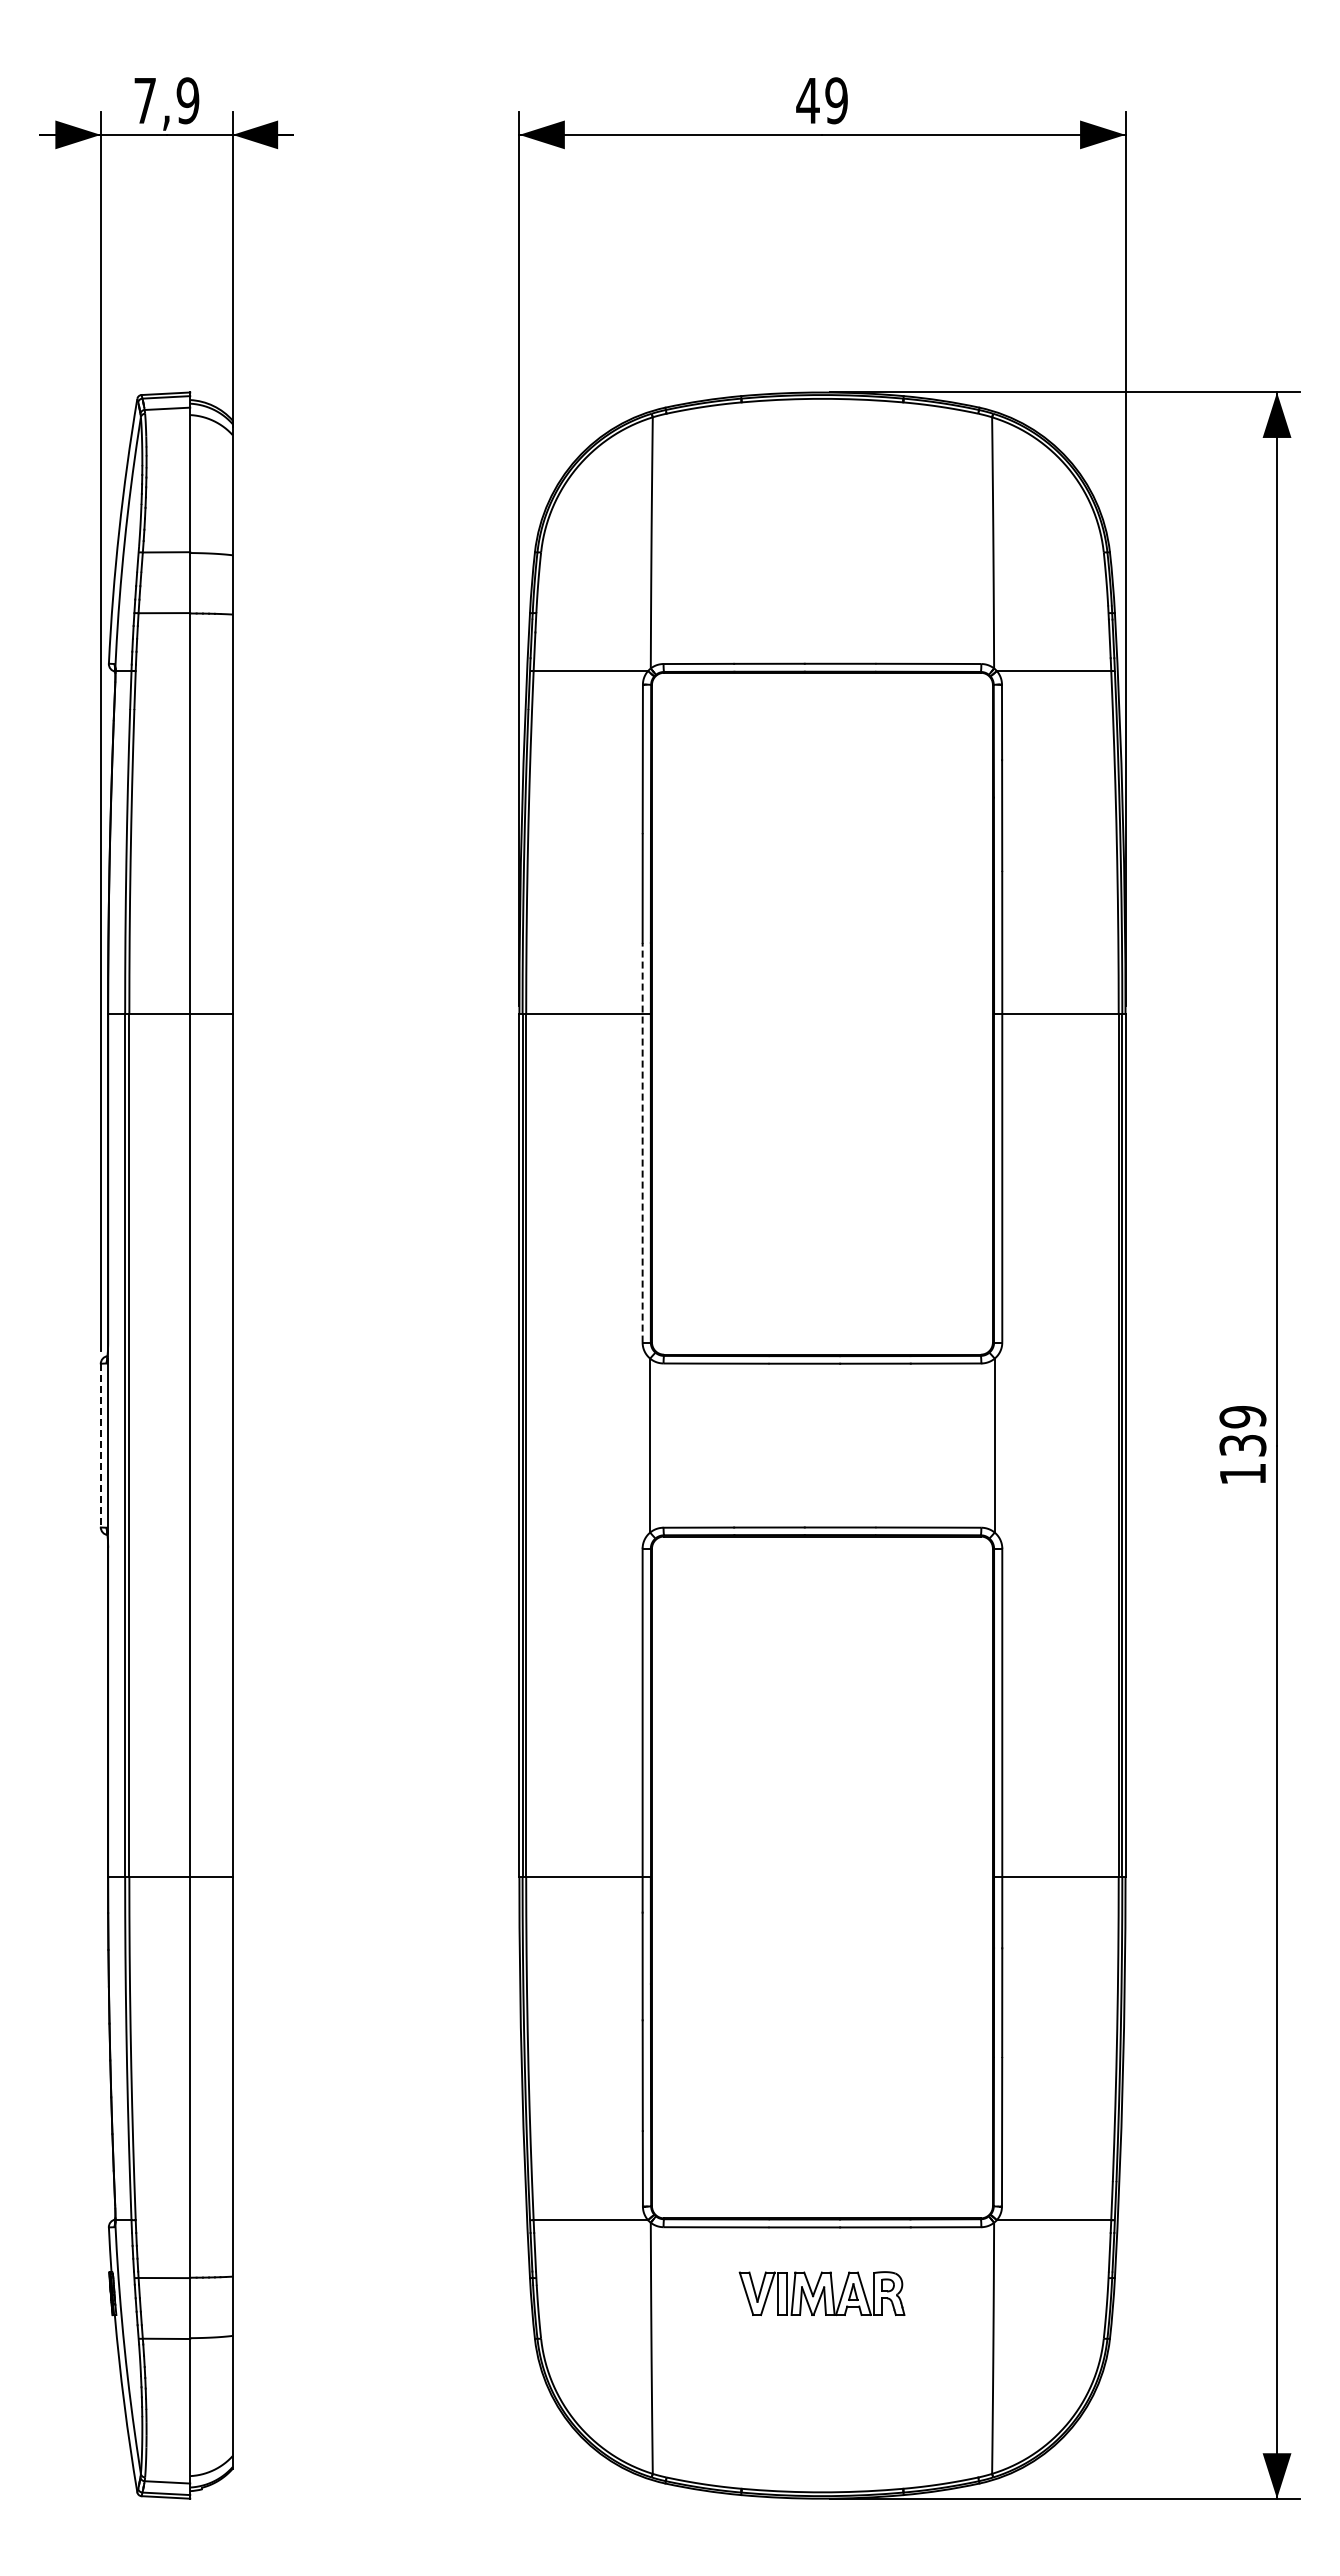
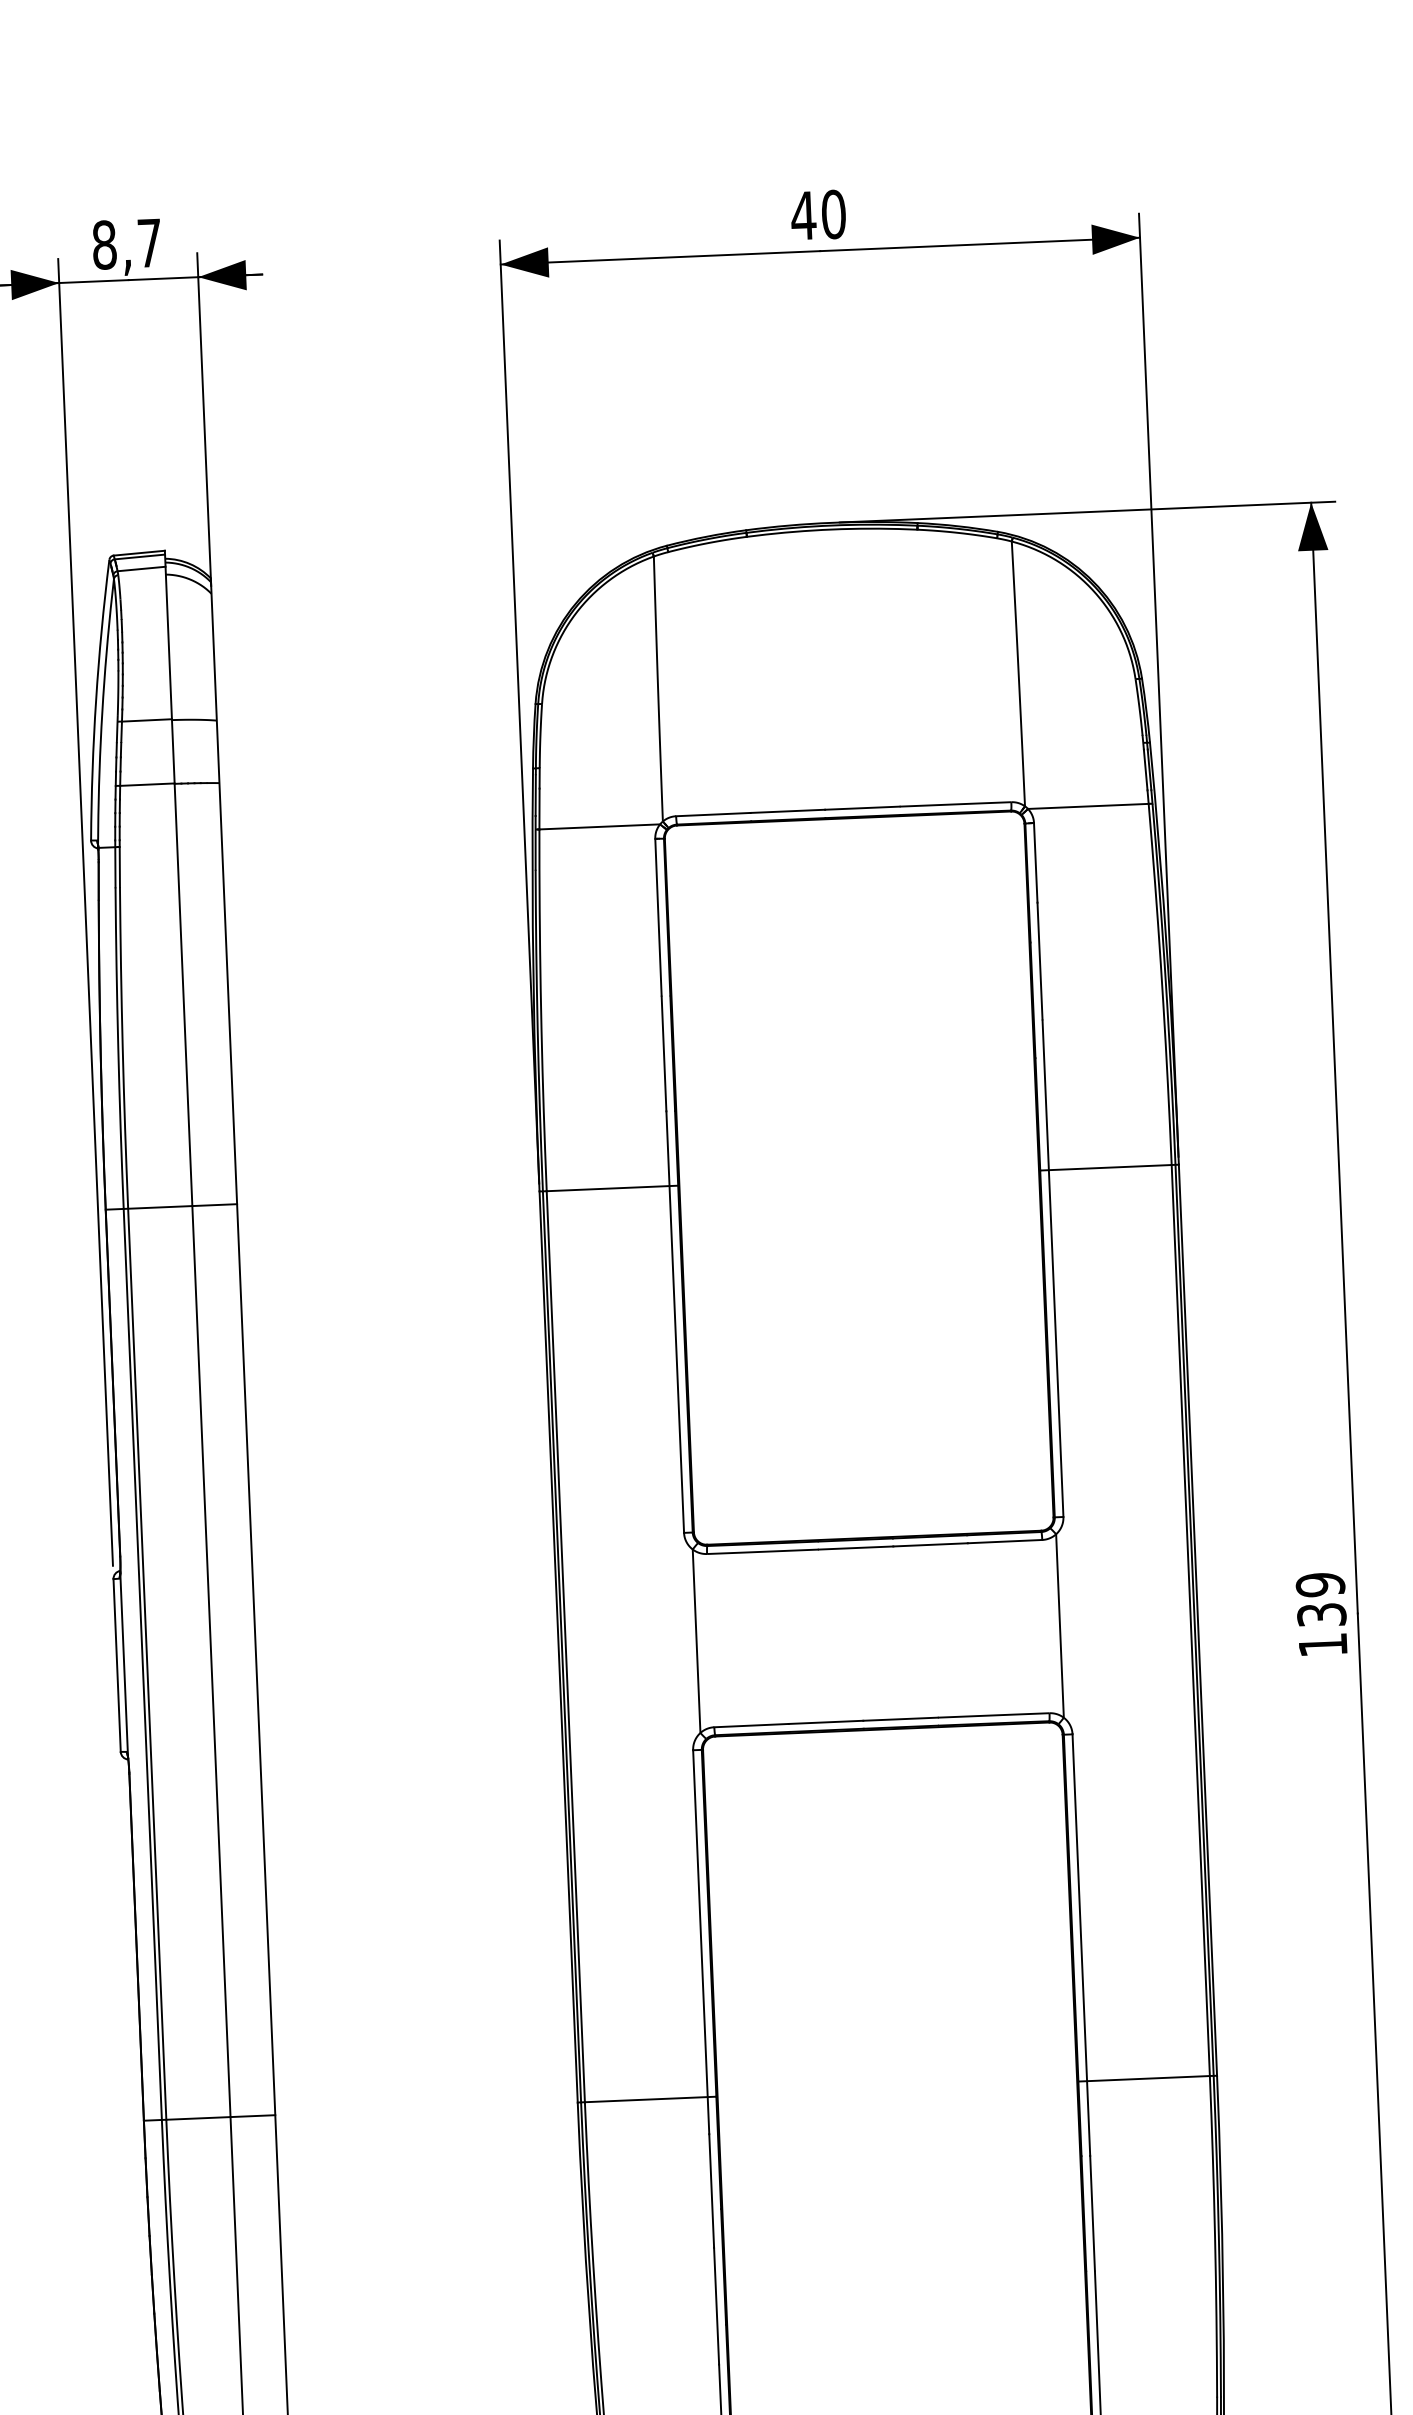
text: (166, 100) -> (126, 243), 7,9 -> 8,7
text: (836, 100) -> (833, 214), 49 -> 40
line: (642, 1142) -> (675, 1321), dashed -> solid
line: (100, 1445) -> (116, 1665), dashed -> solid

